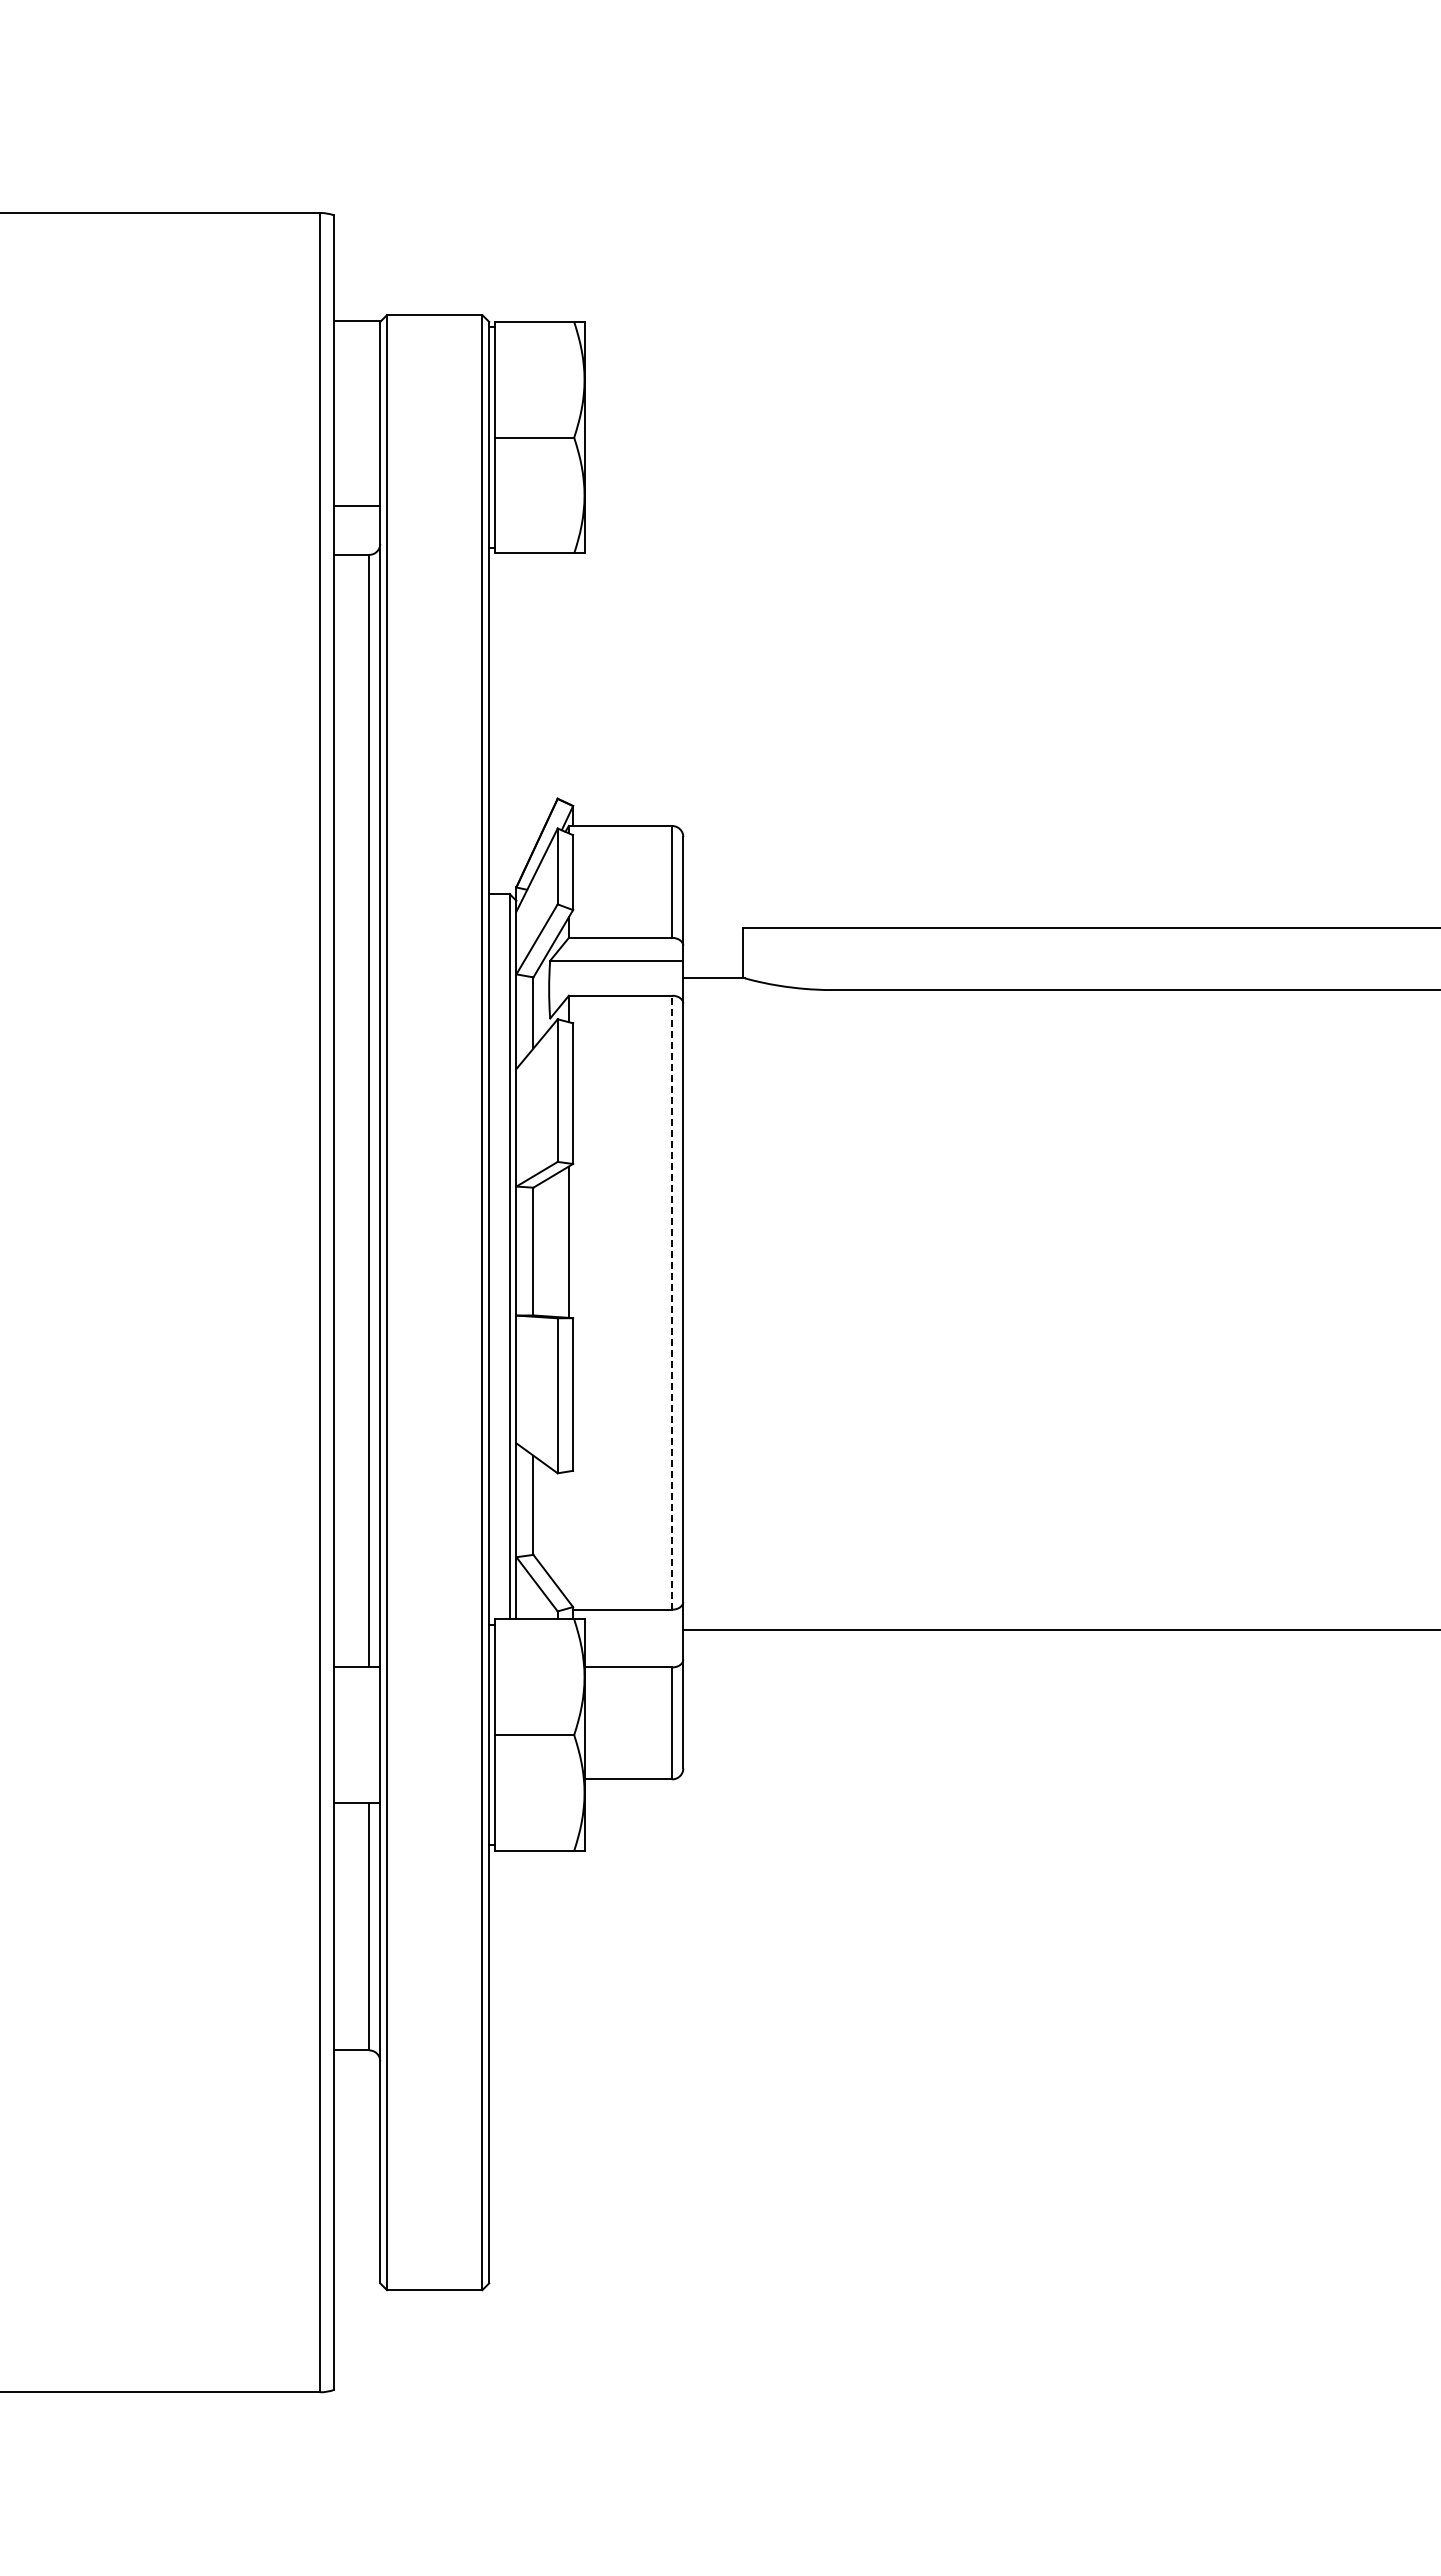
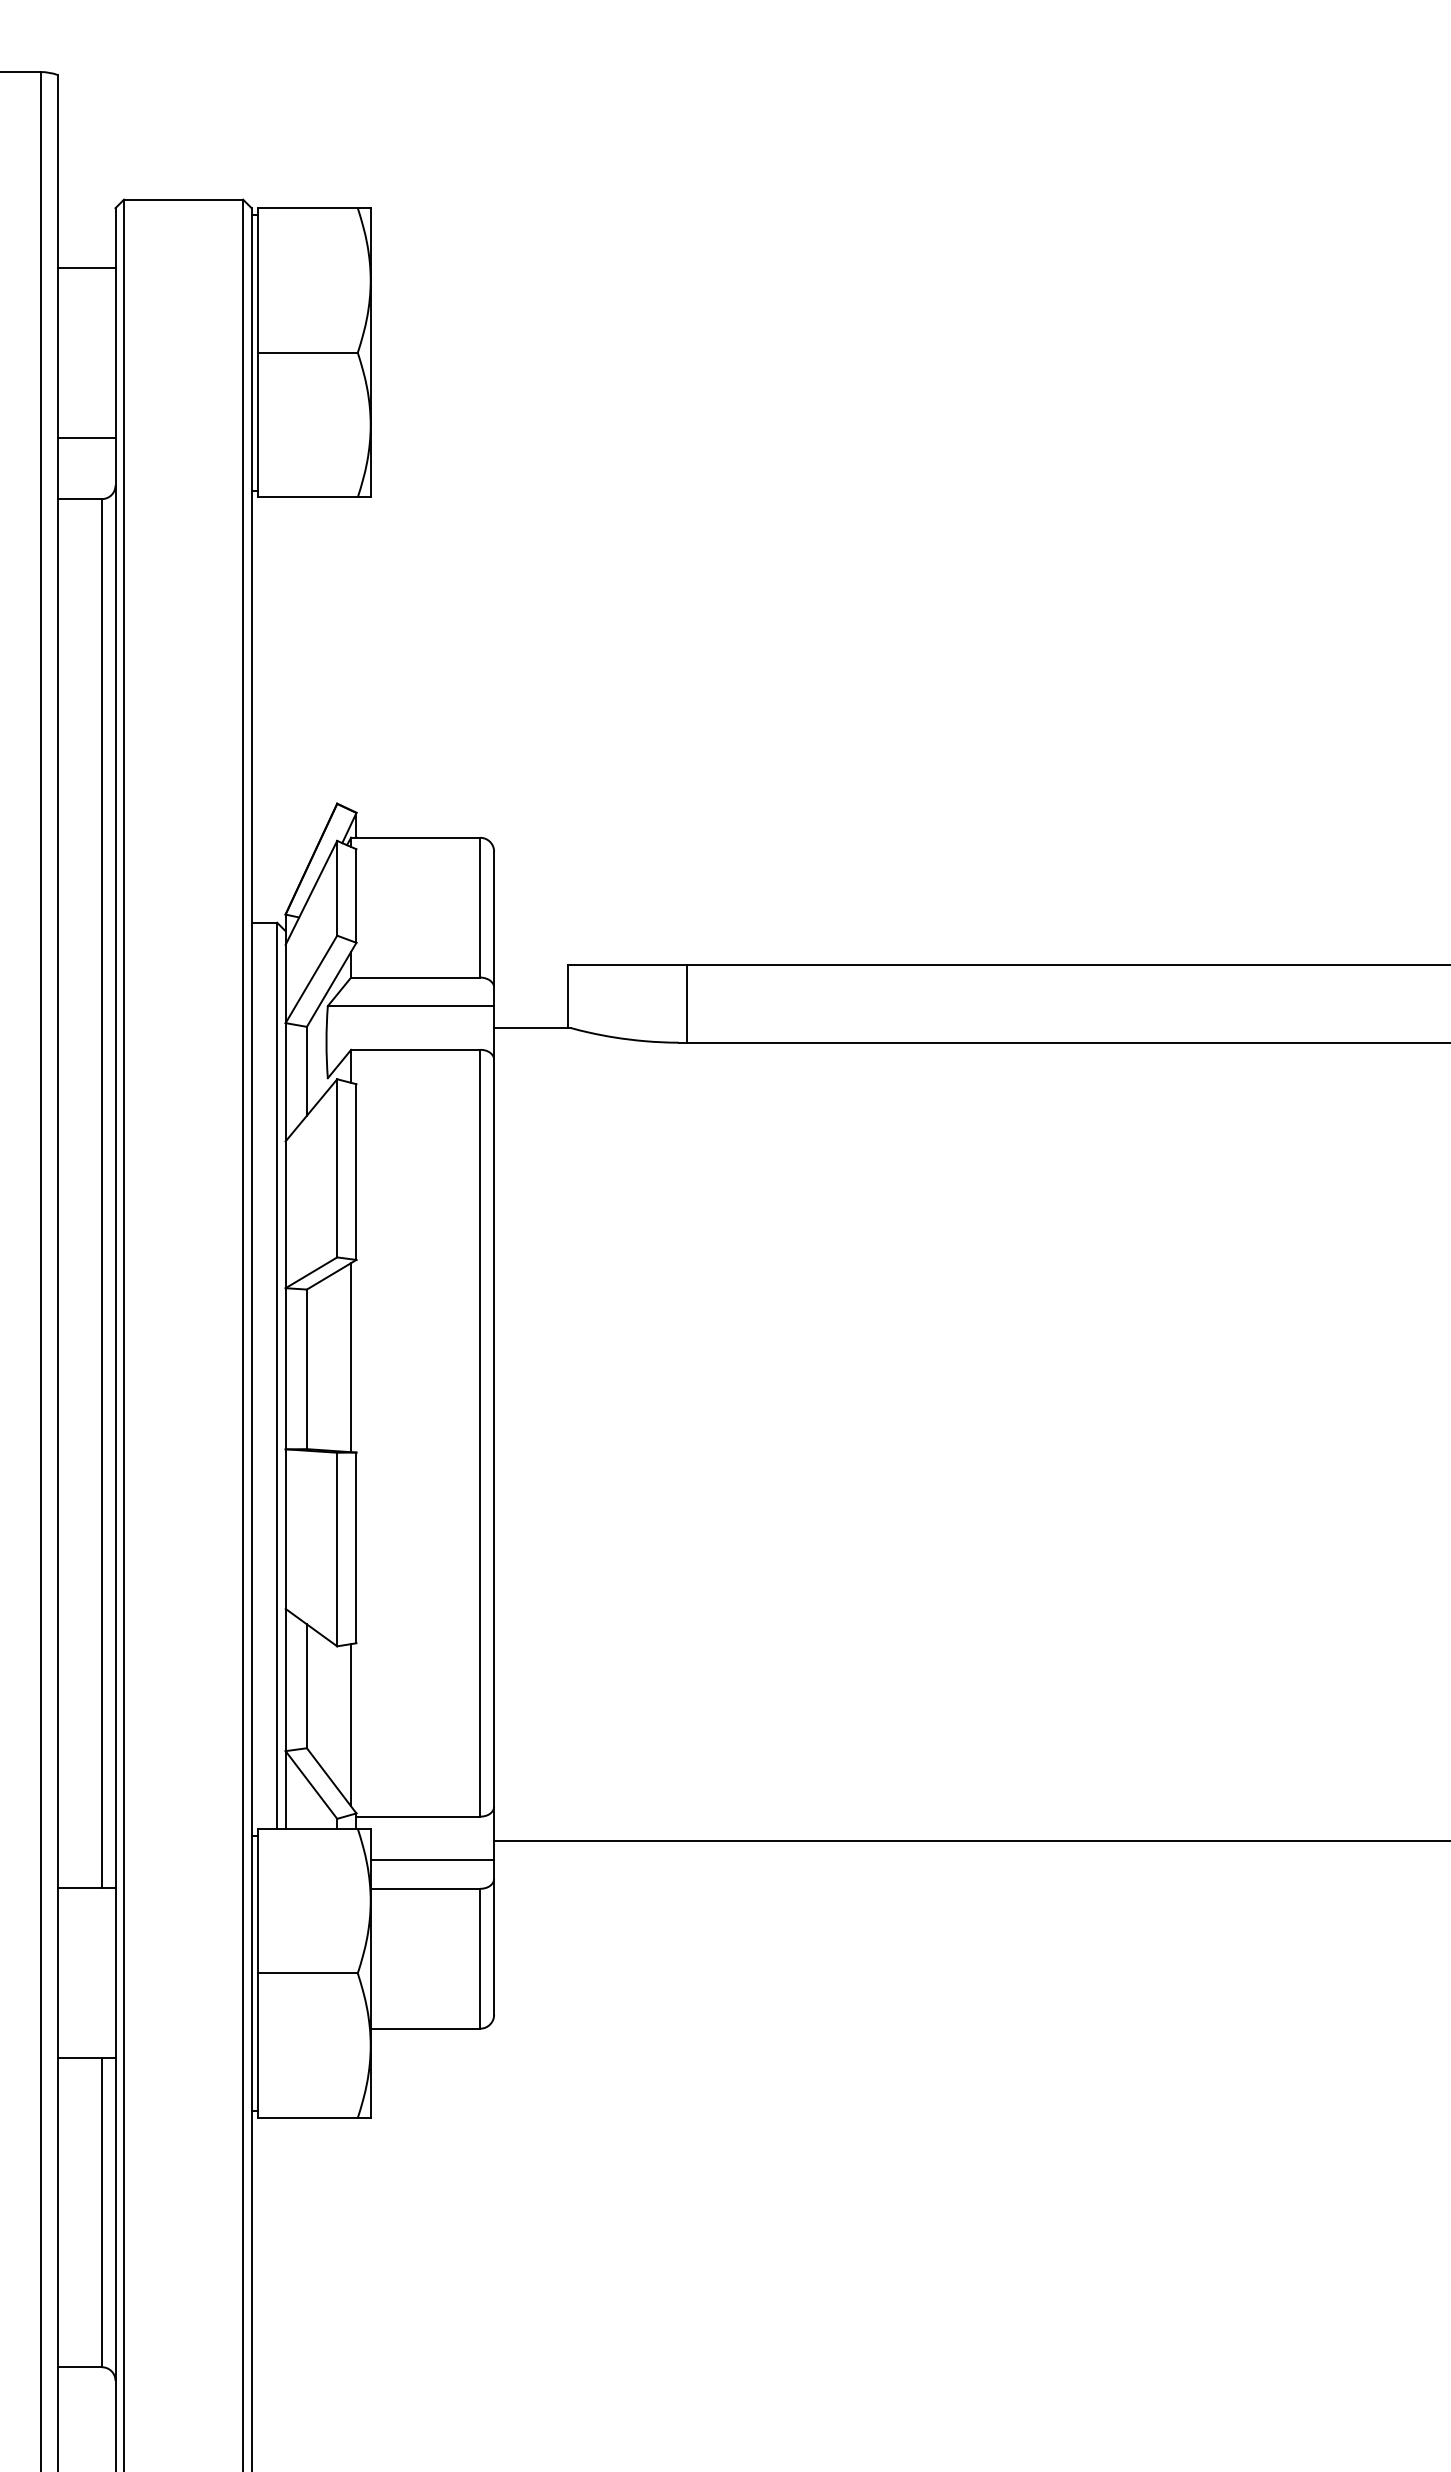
line: (356, 320) -> (85, 267), moved
line: (837, 959) -> (686, 1004), added
line: (672, 1302) -> (480, 1432), dashed -> solid
line: (568, 1536) -> (350, 1725), added
line: (633, 1644) -> (431, 1860), added

